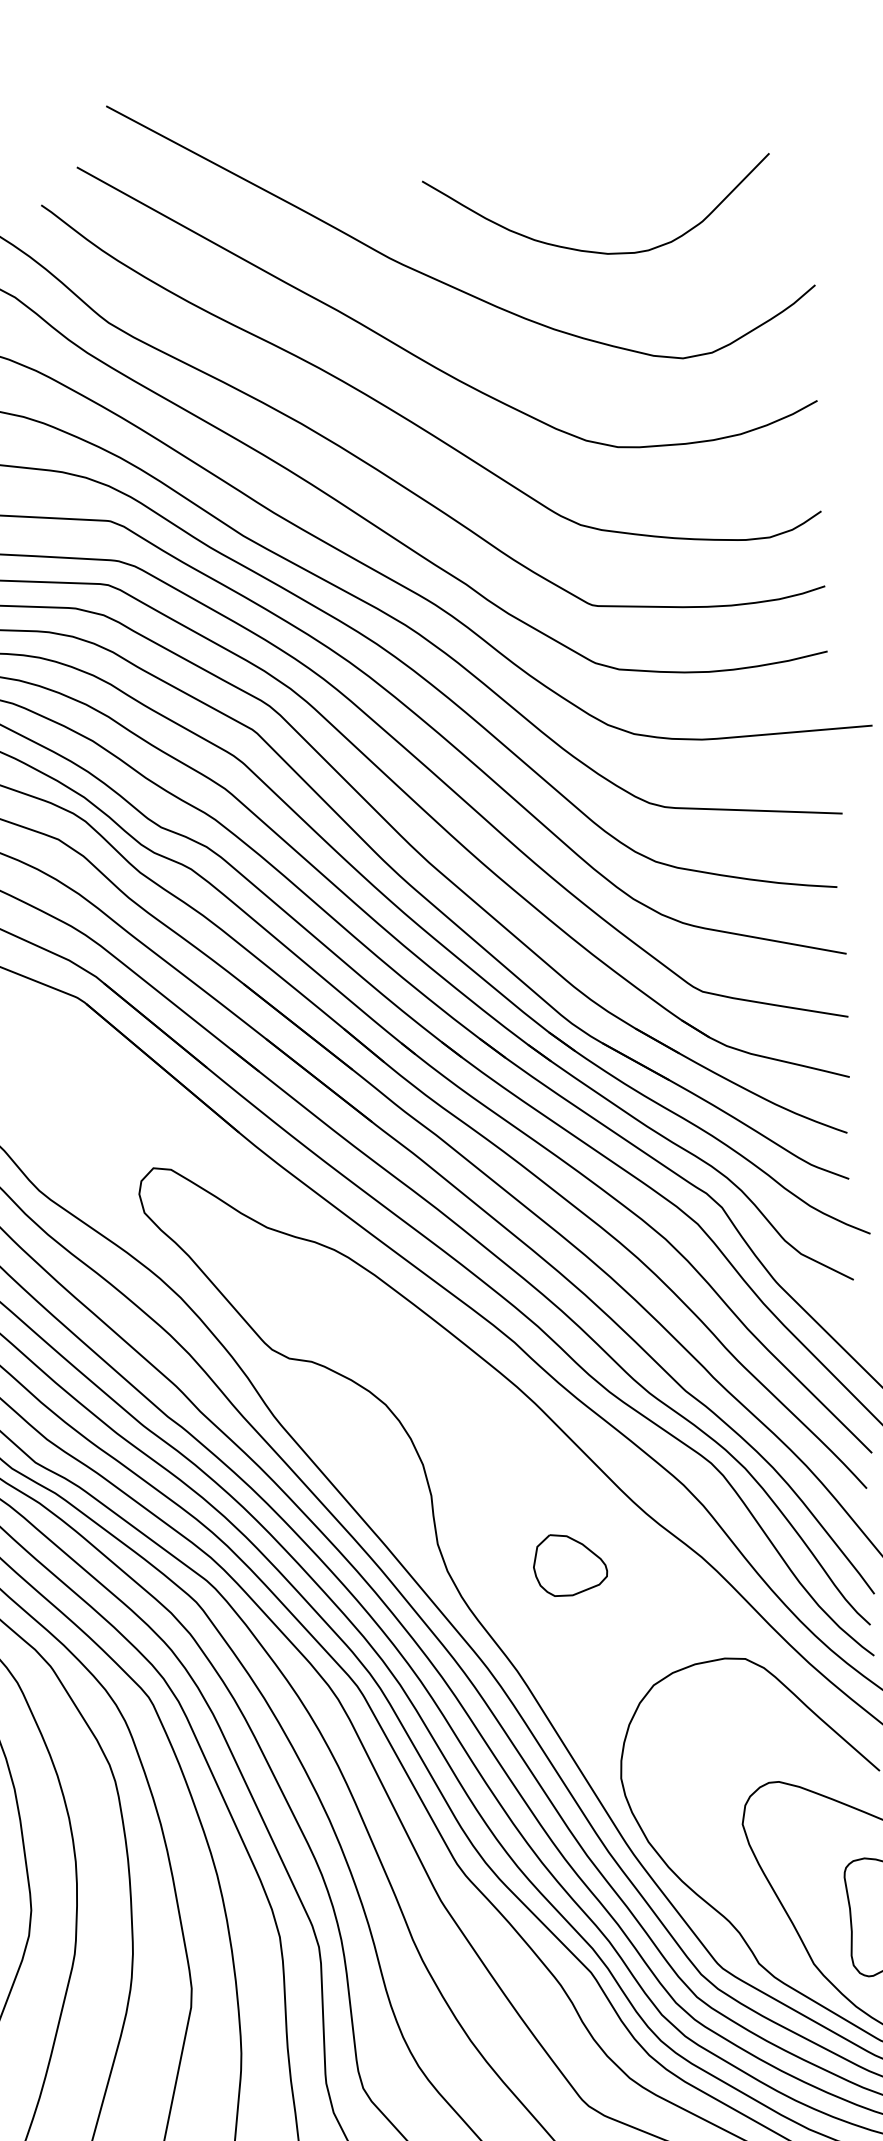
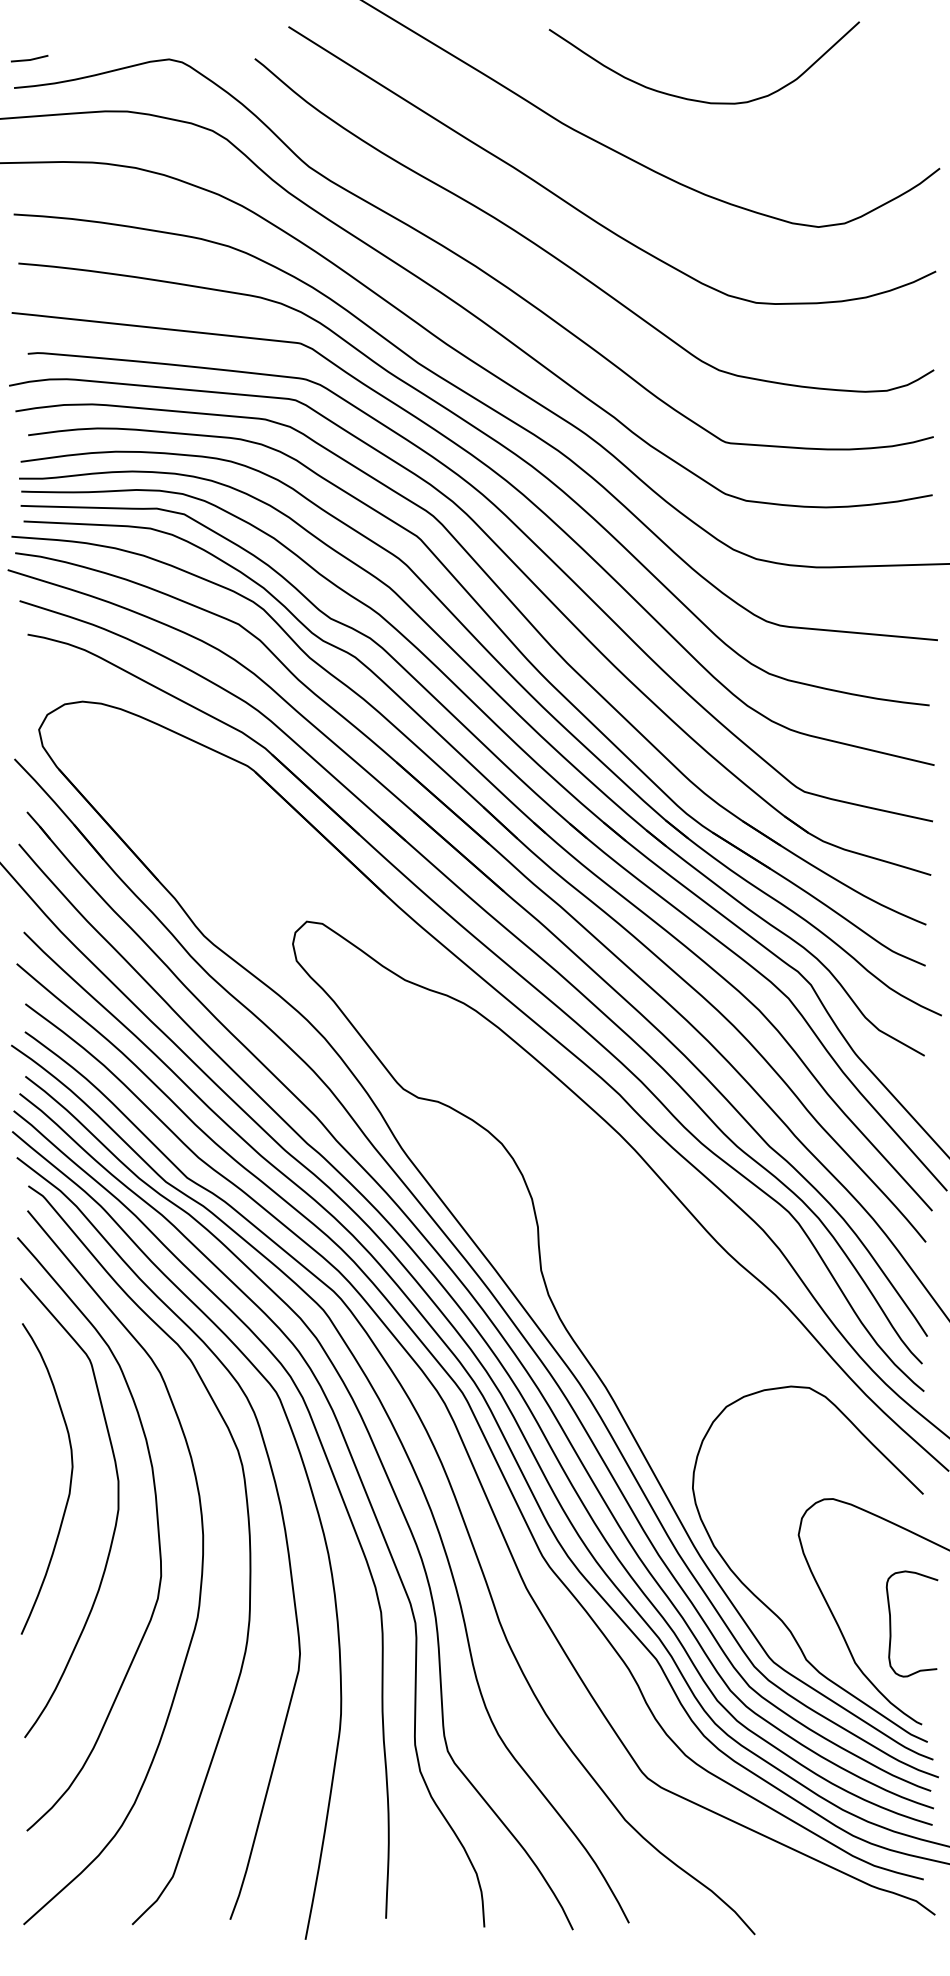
curve: (591, 250) -> (696, 99), moved
part: (569, 1564) -> (657, 1295), removed

